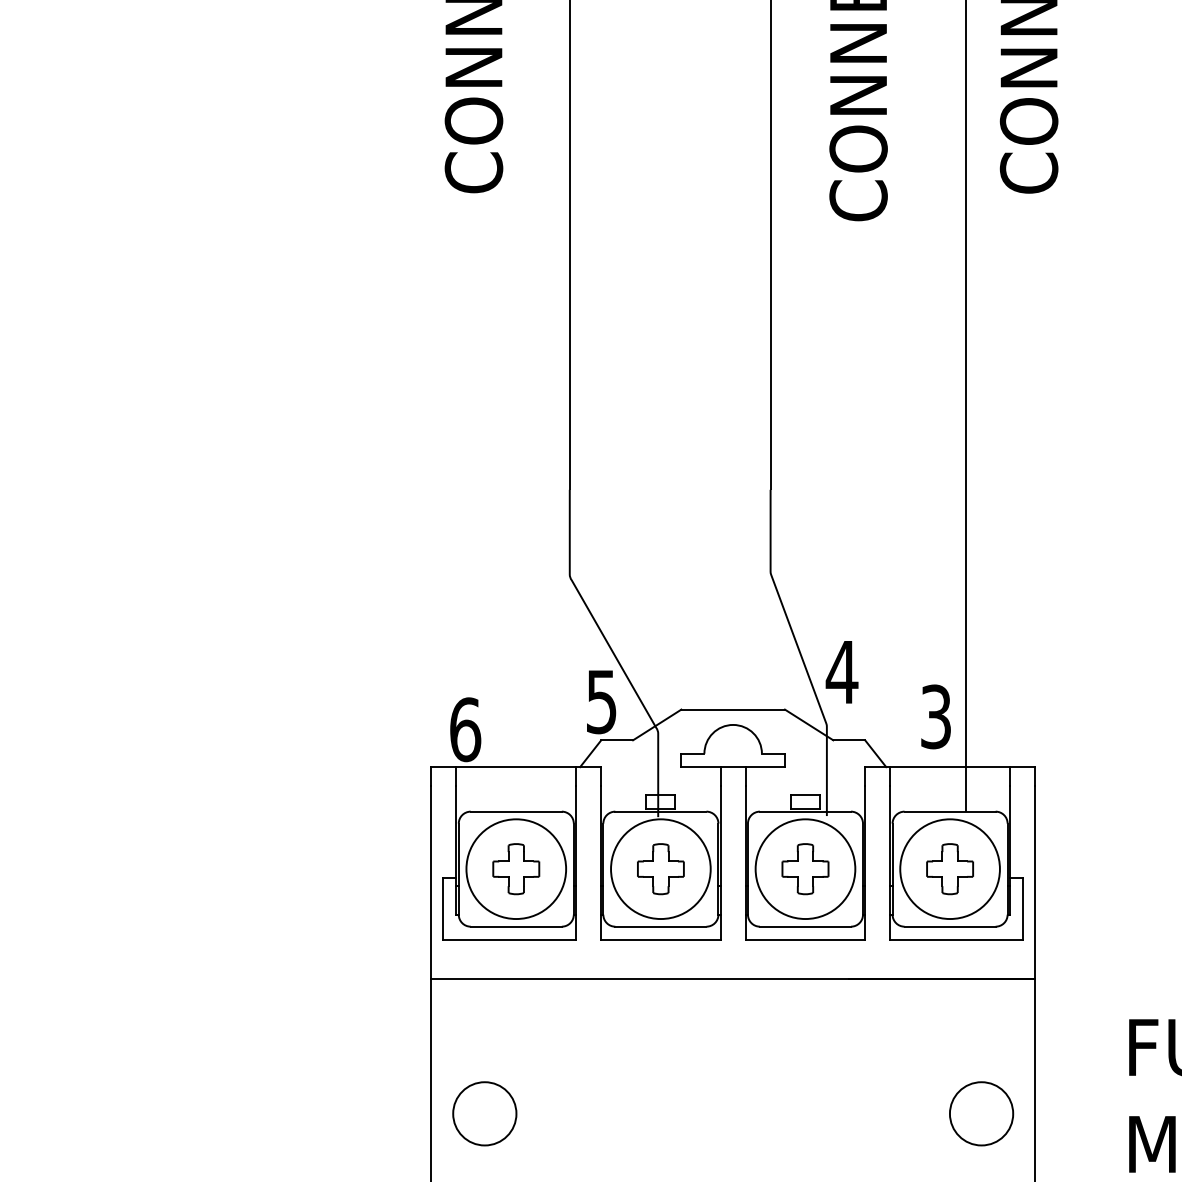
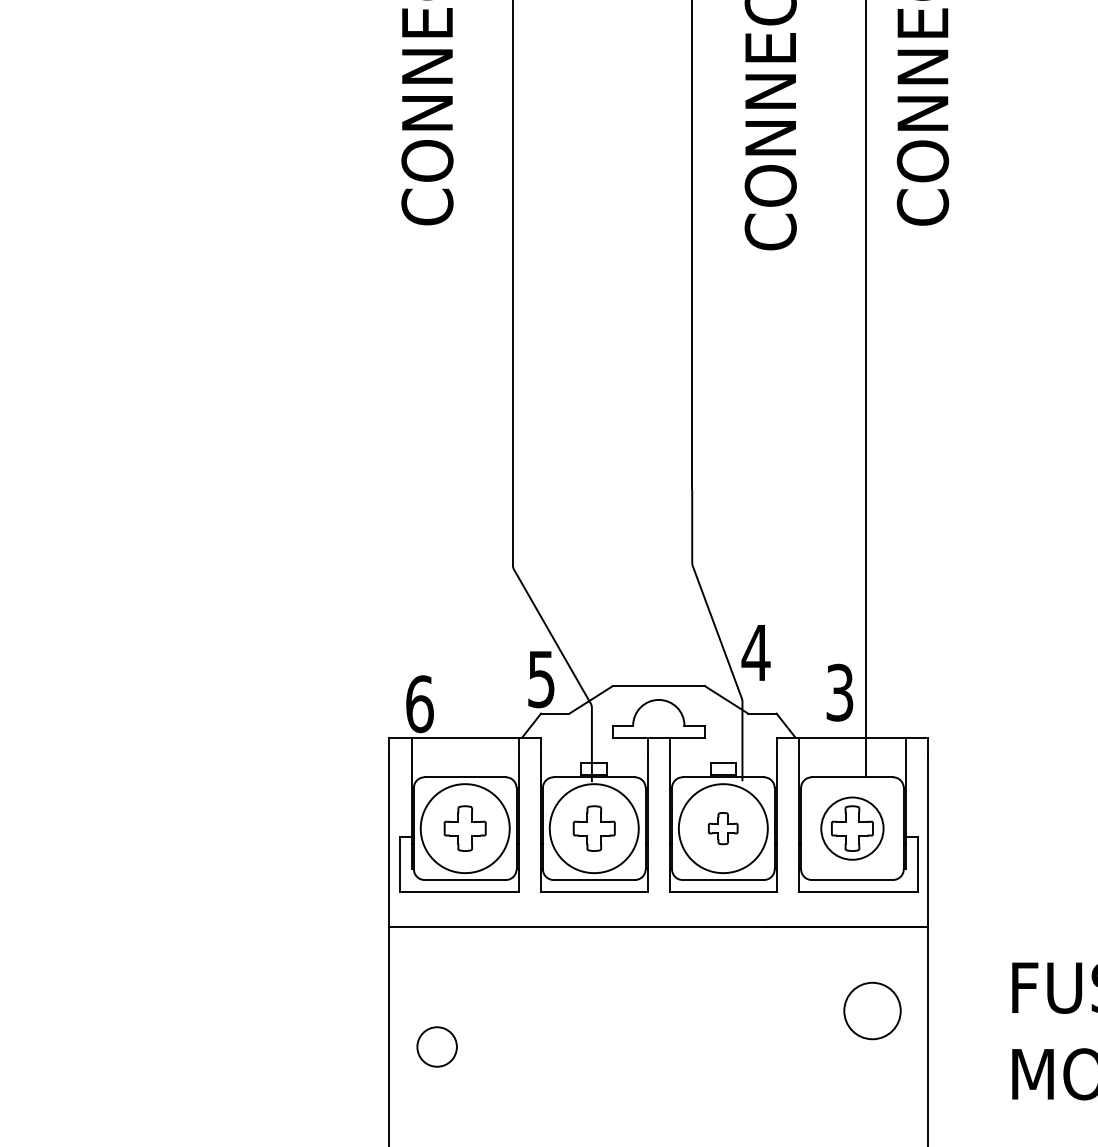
part: (804, 869) -> (722, 828), size x0.7
circle: (949, 869) -> (851, 828), size x0.7
circle: (484, 1113) -> (436, 1046), size x0.7
circle: (981, 1113) -> (872, 1010), moved

